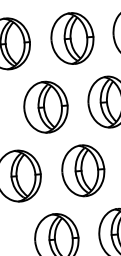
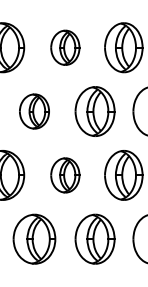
part: (72, 38) -> (65, 47), size x0.7
part: (45, 107) -> (34, 111), size x0.7
part: (83, 170) -> (65, 175), size x0.7

